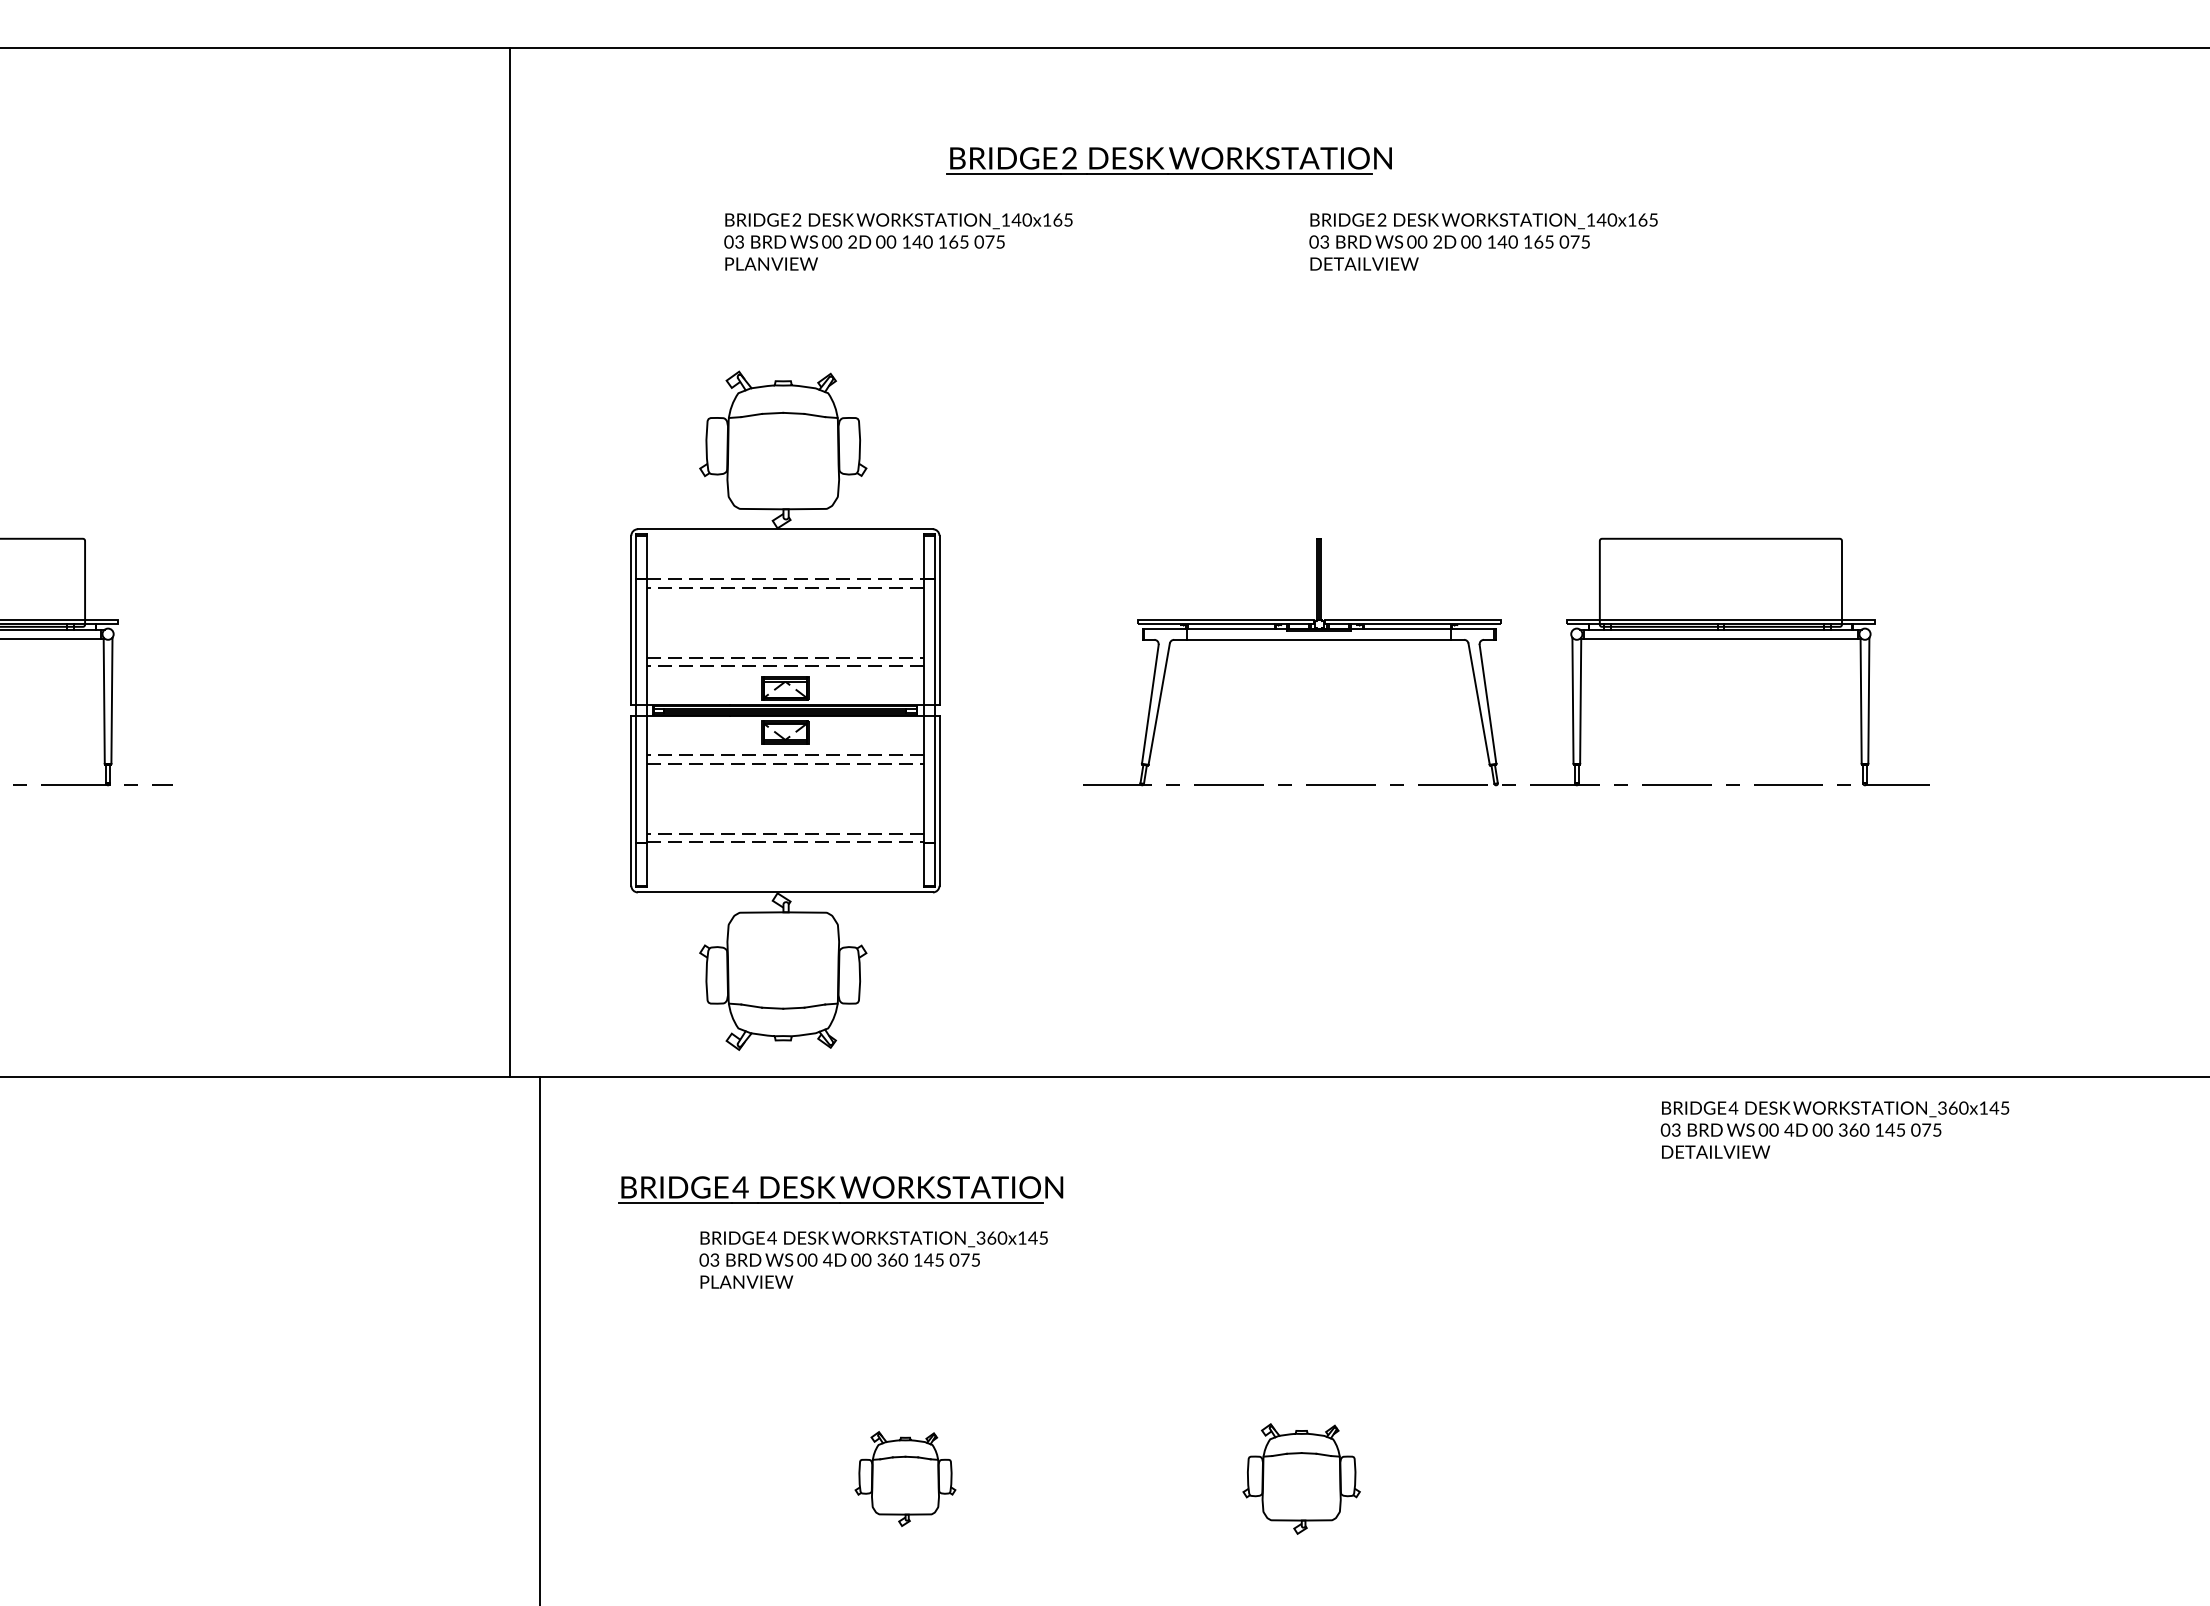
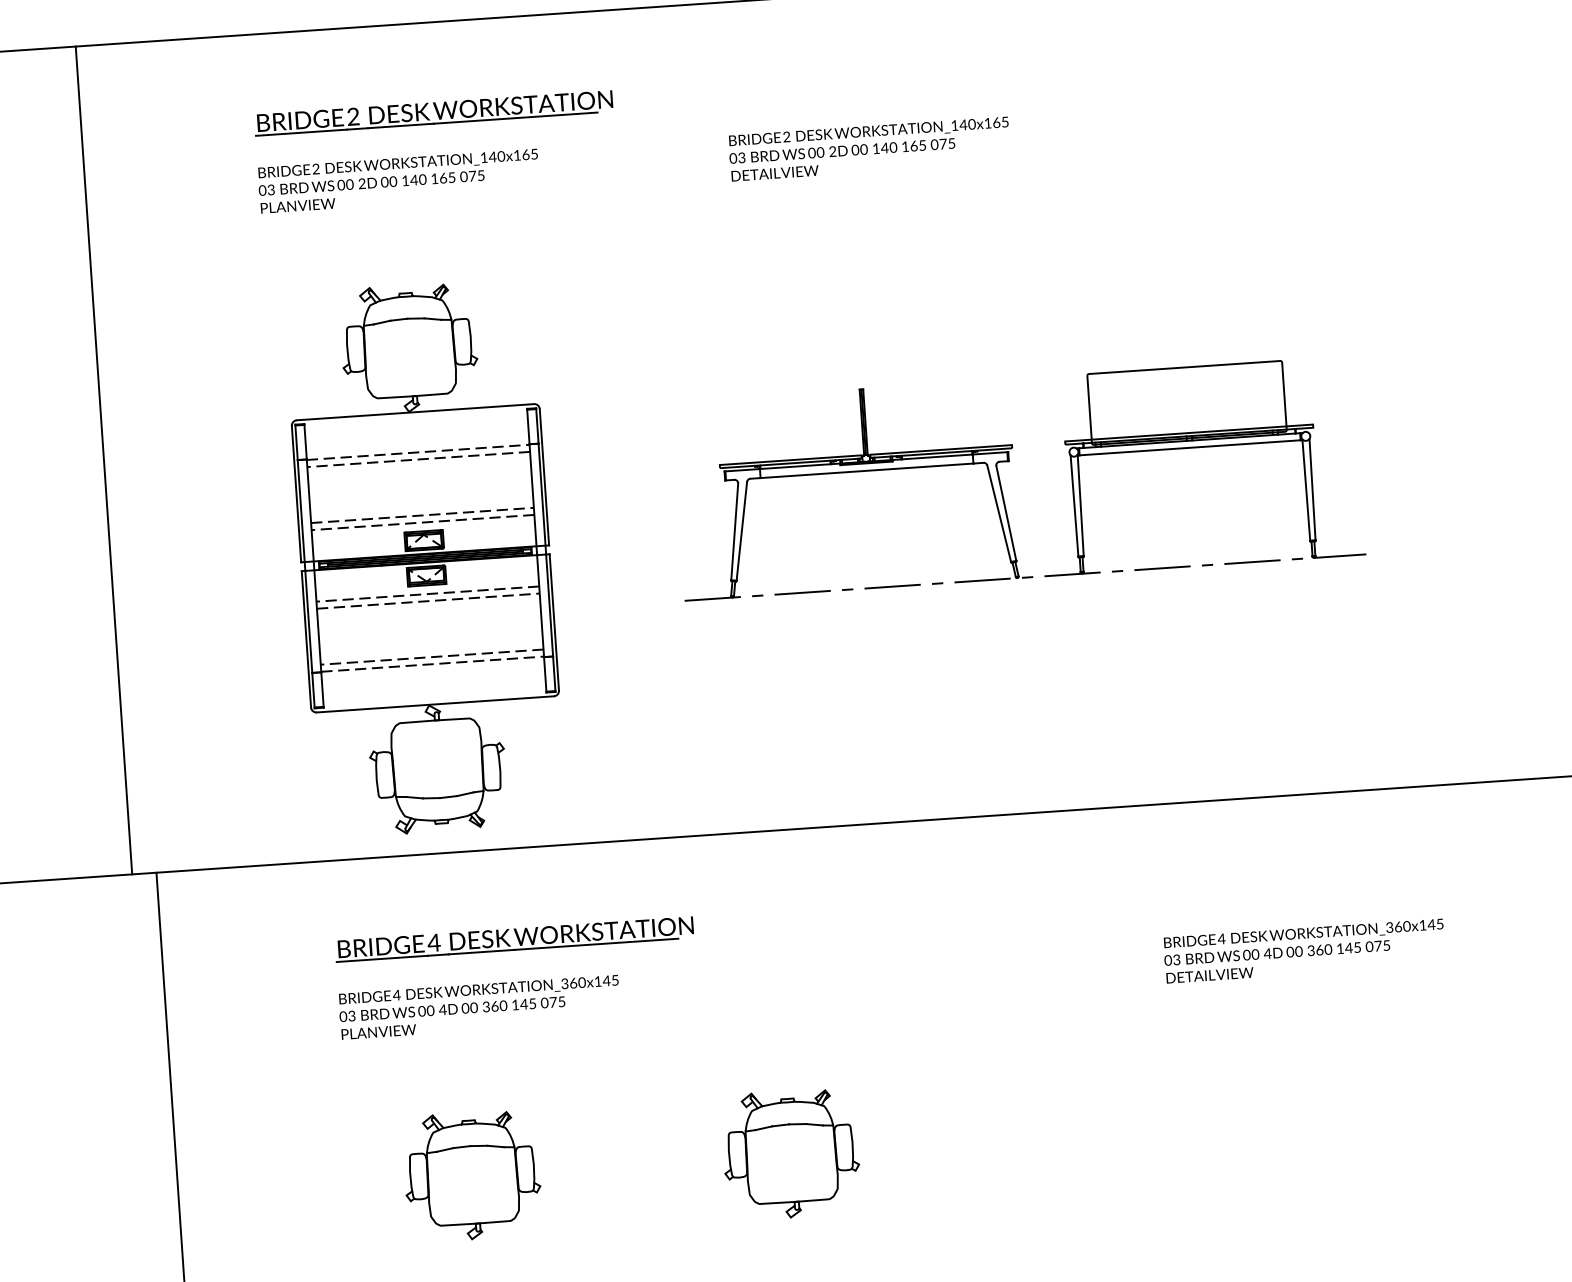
part: (1168, 160) -> (433, 113), moved
part: (1483, 663) -> (1000, 480), moved
part: (785, 710) -> (425, 558), moved
text: (1834, 1129) -> (1304, 950), moved
part: (840, 1189) -> (514, 939), moved
text: (873, 1259) -> (479, 1006), moved
part: (905, 1478) -> (472, 1175), size x1.67
part: (1301, 1478) -> (790, 1153), size x1.43

